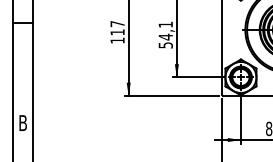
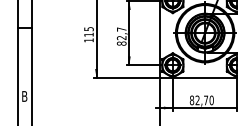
text: (116, 24) -> (88, 29), 117 -> 115
text: (165, 34) -> (121, 36), 54,1 -> 82,7

